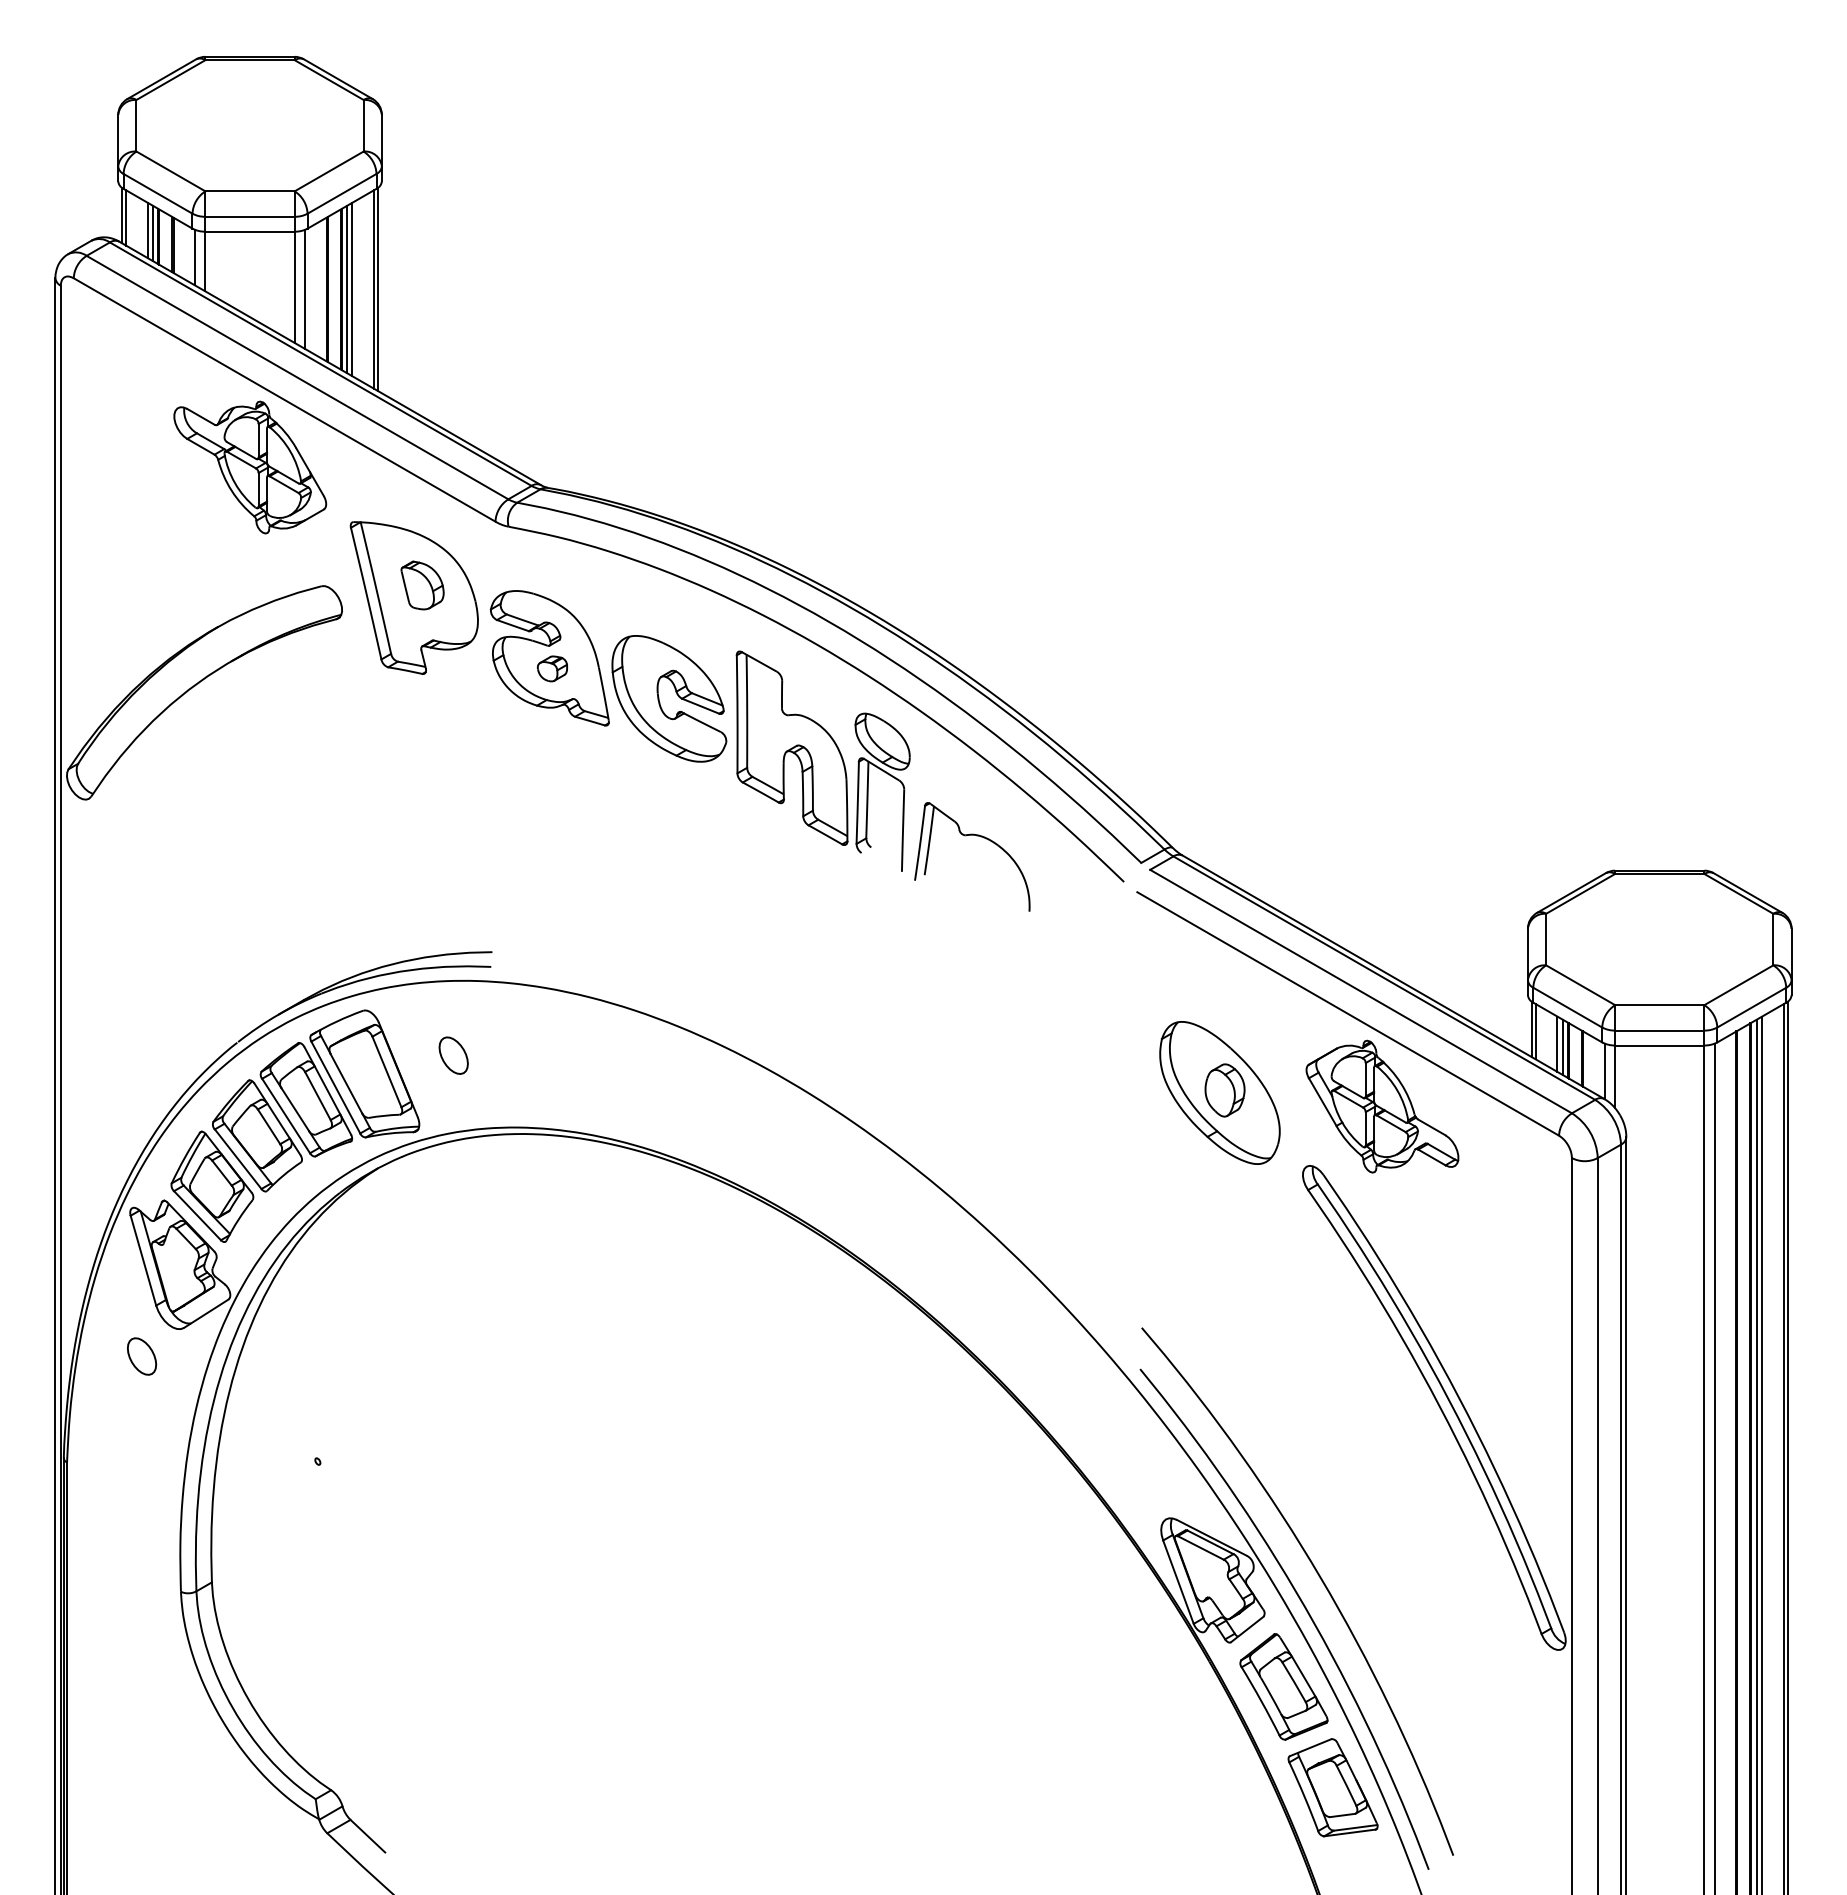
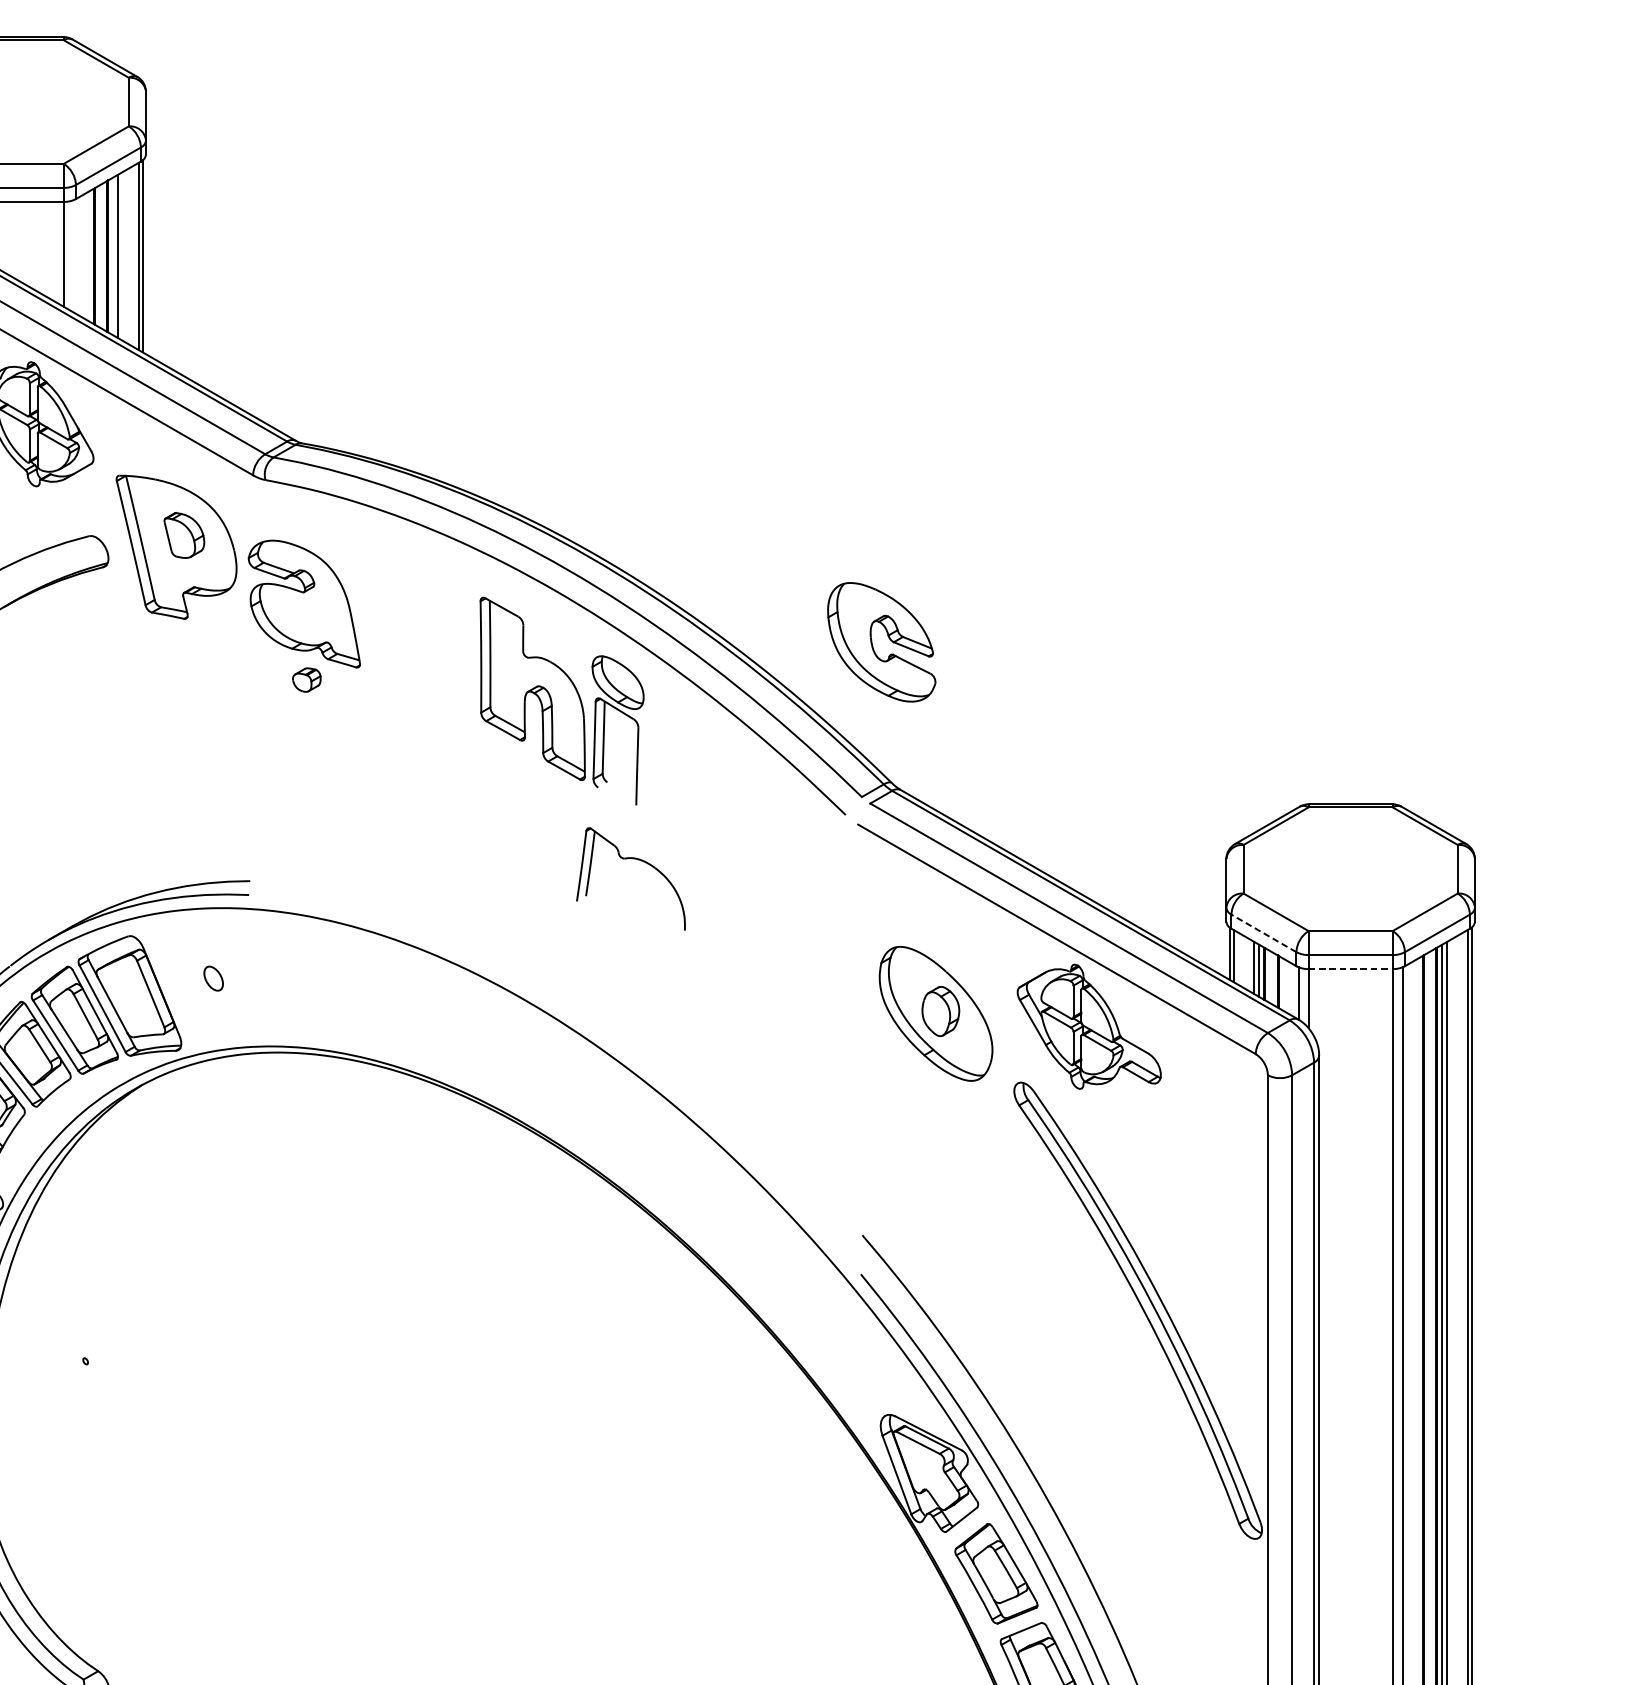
line: (305, 288) -> (74, 255), removed
line: (347, 289) -> (113, 256), removed
part: (551, 668) -> (305, 679), moved
part: (676, 694) -> (888, 638), moved
part: (976, 836) -> (634, 859), moved
line: (1567, 1007) -> (1263, 933), solid -> dashed
line: (1659, 1045) -> (1350, 969), solid -> dashed
part: (453, 1055) -> (213, 978), size x0.7

